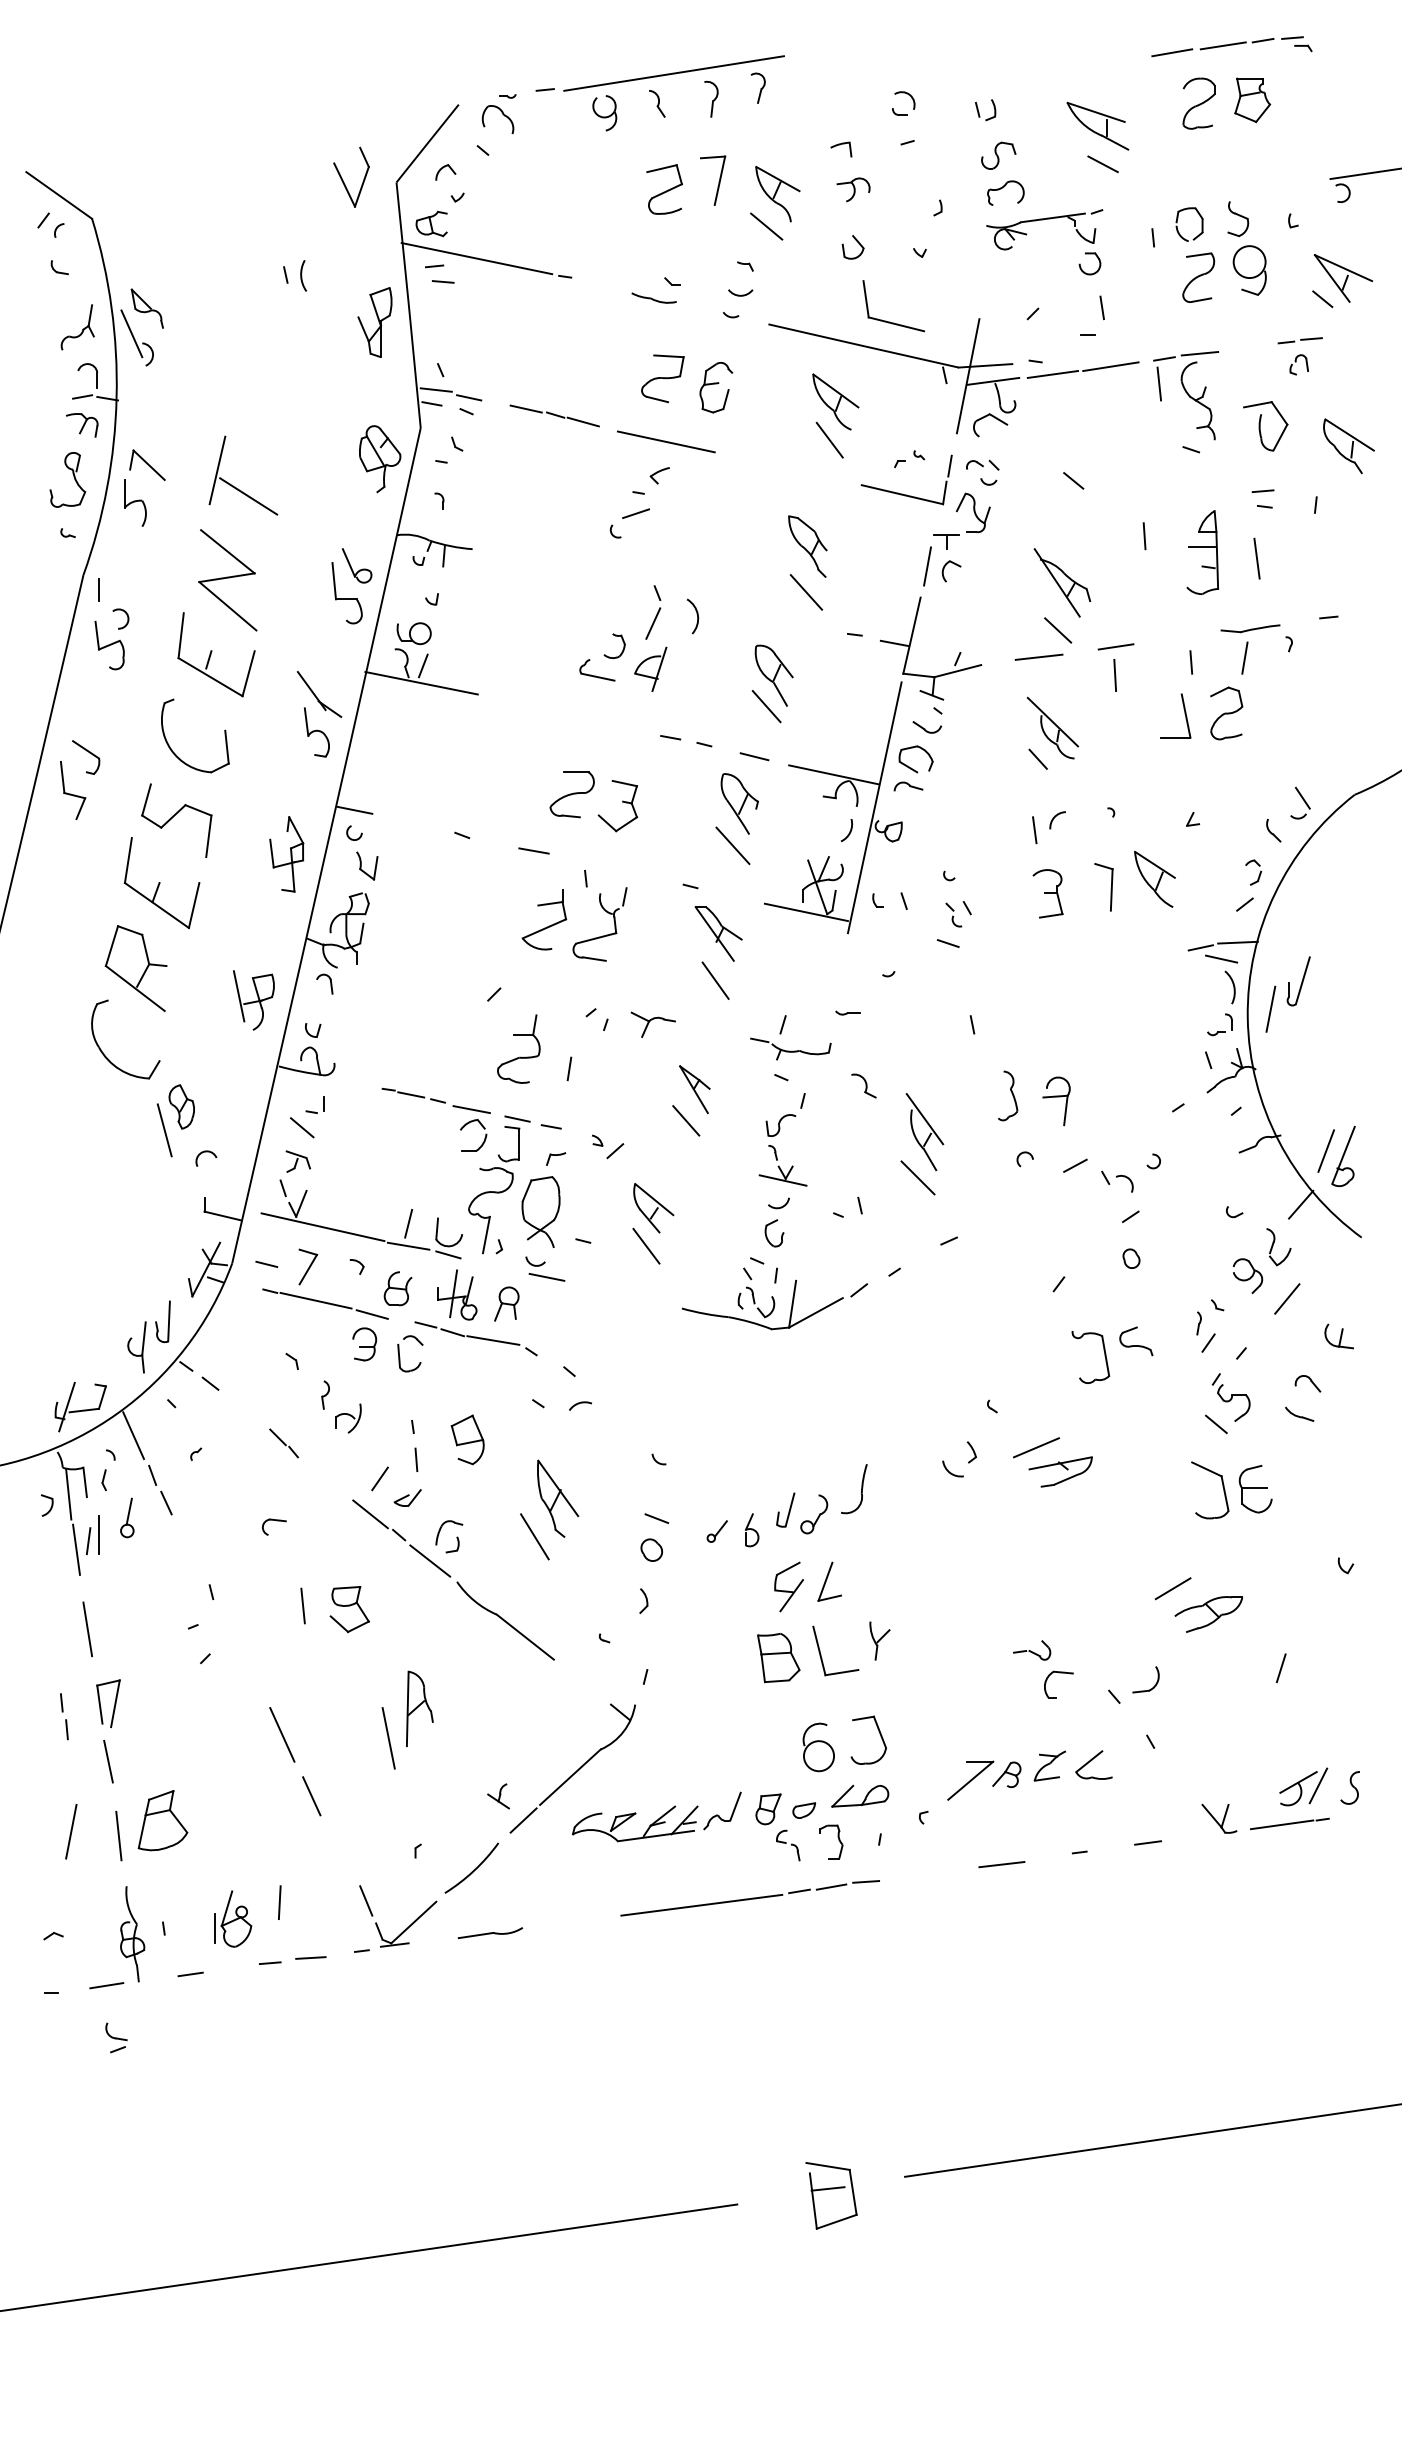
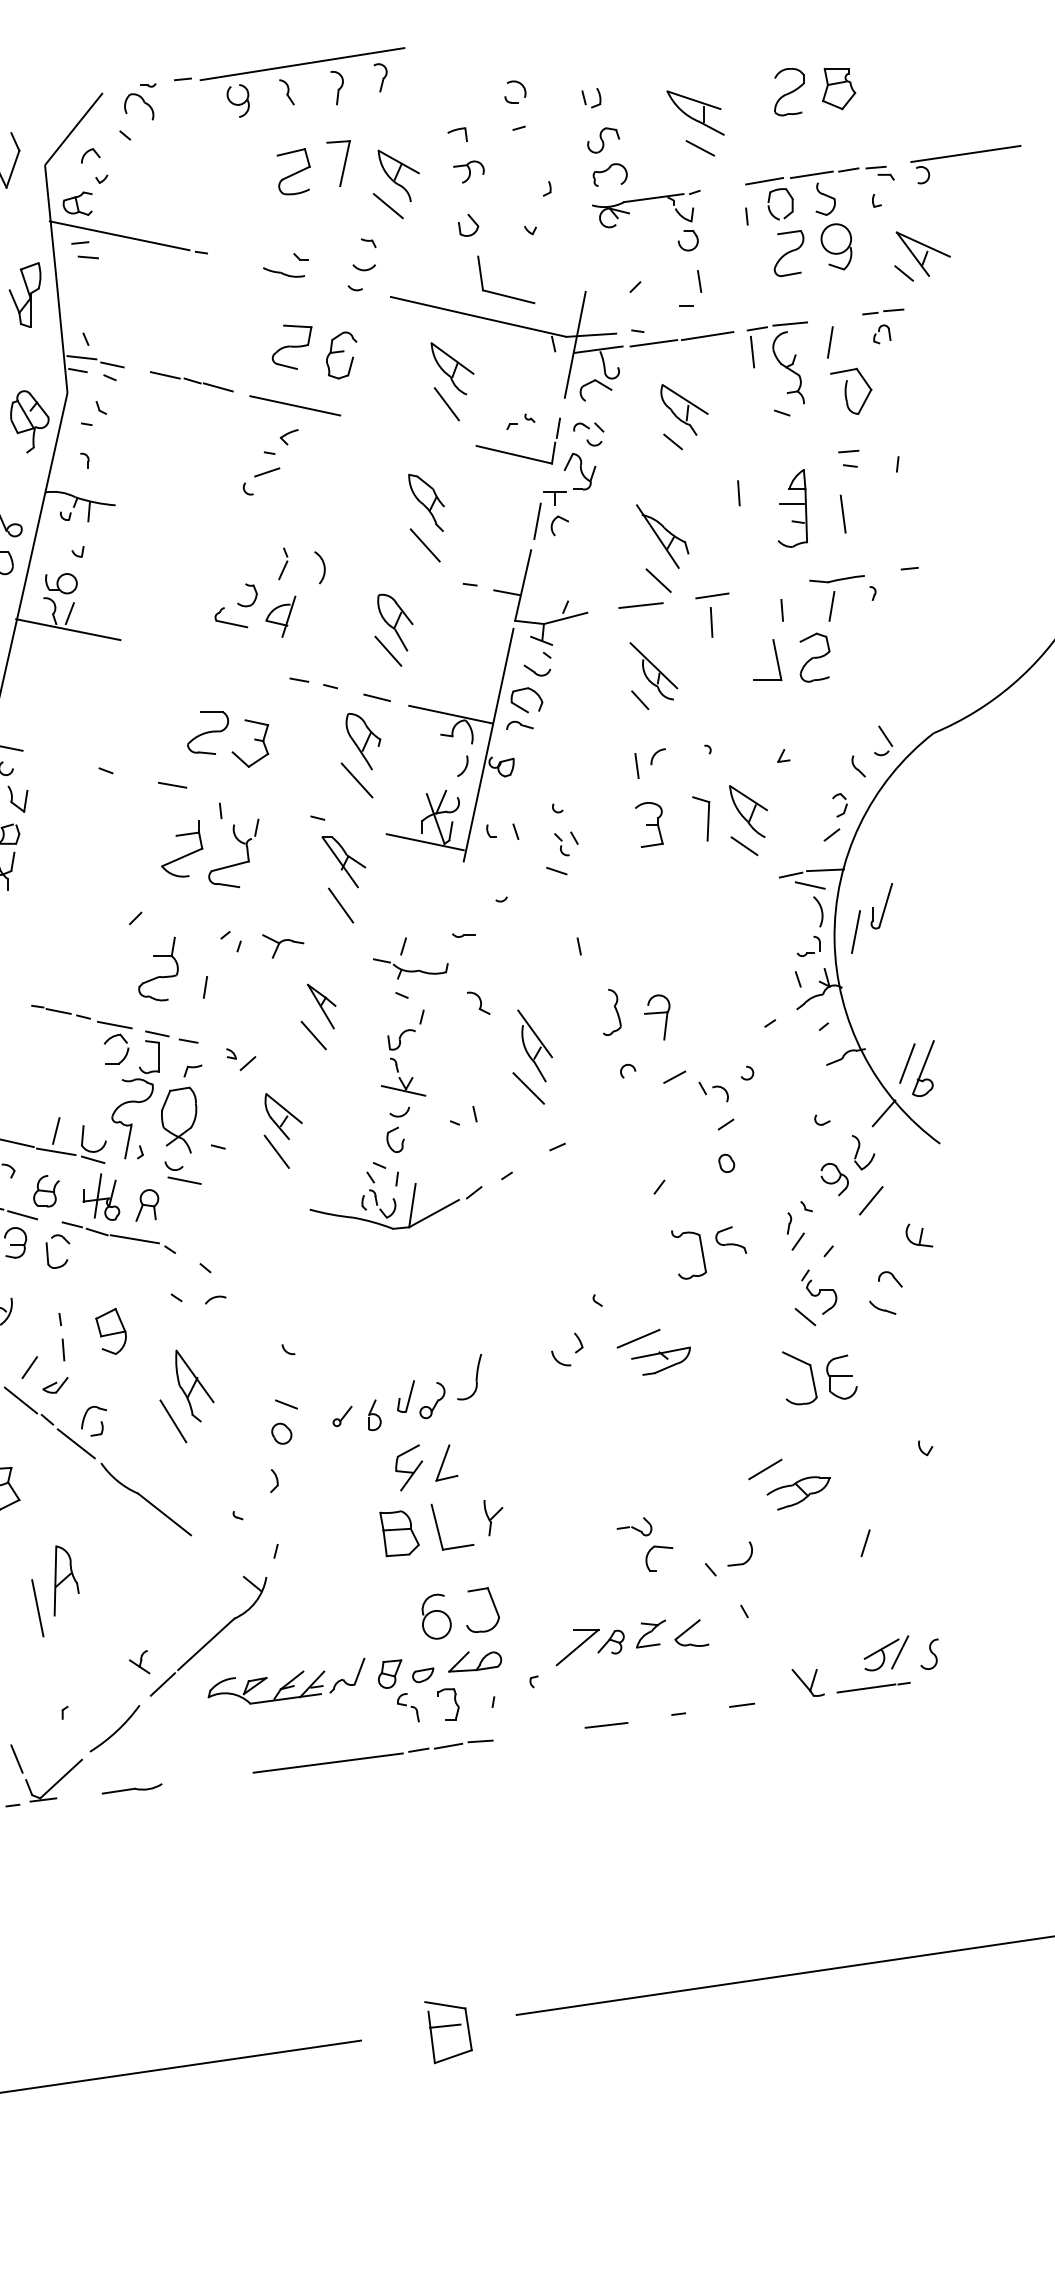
part: (1231, 46) -> (819, 175), moved
line: (1242, 373) -> (829, 342), added
part: (1348, 446) -> (684, 410), moved
part: (653, 611) -> (283, 563), size x0.62
line: (1150, 916) -> (744, 846), added

